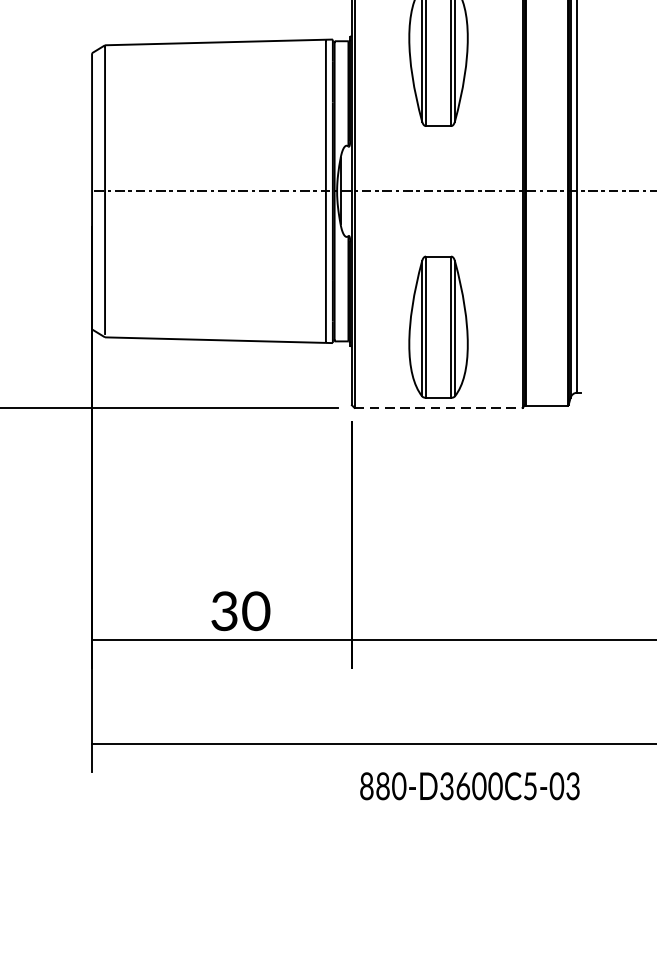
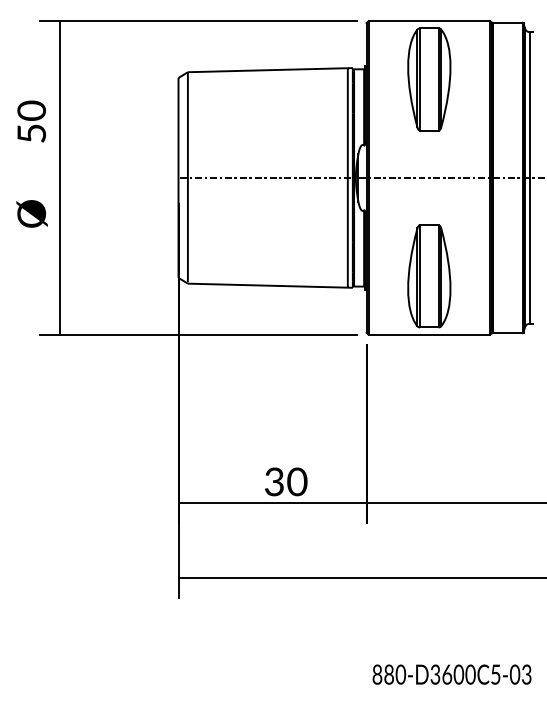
line: (438, 407) -> (429, 334), dashed -> solid
text: (469, 786) -> (451, 674), moved

